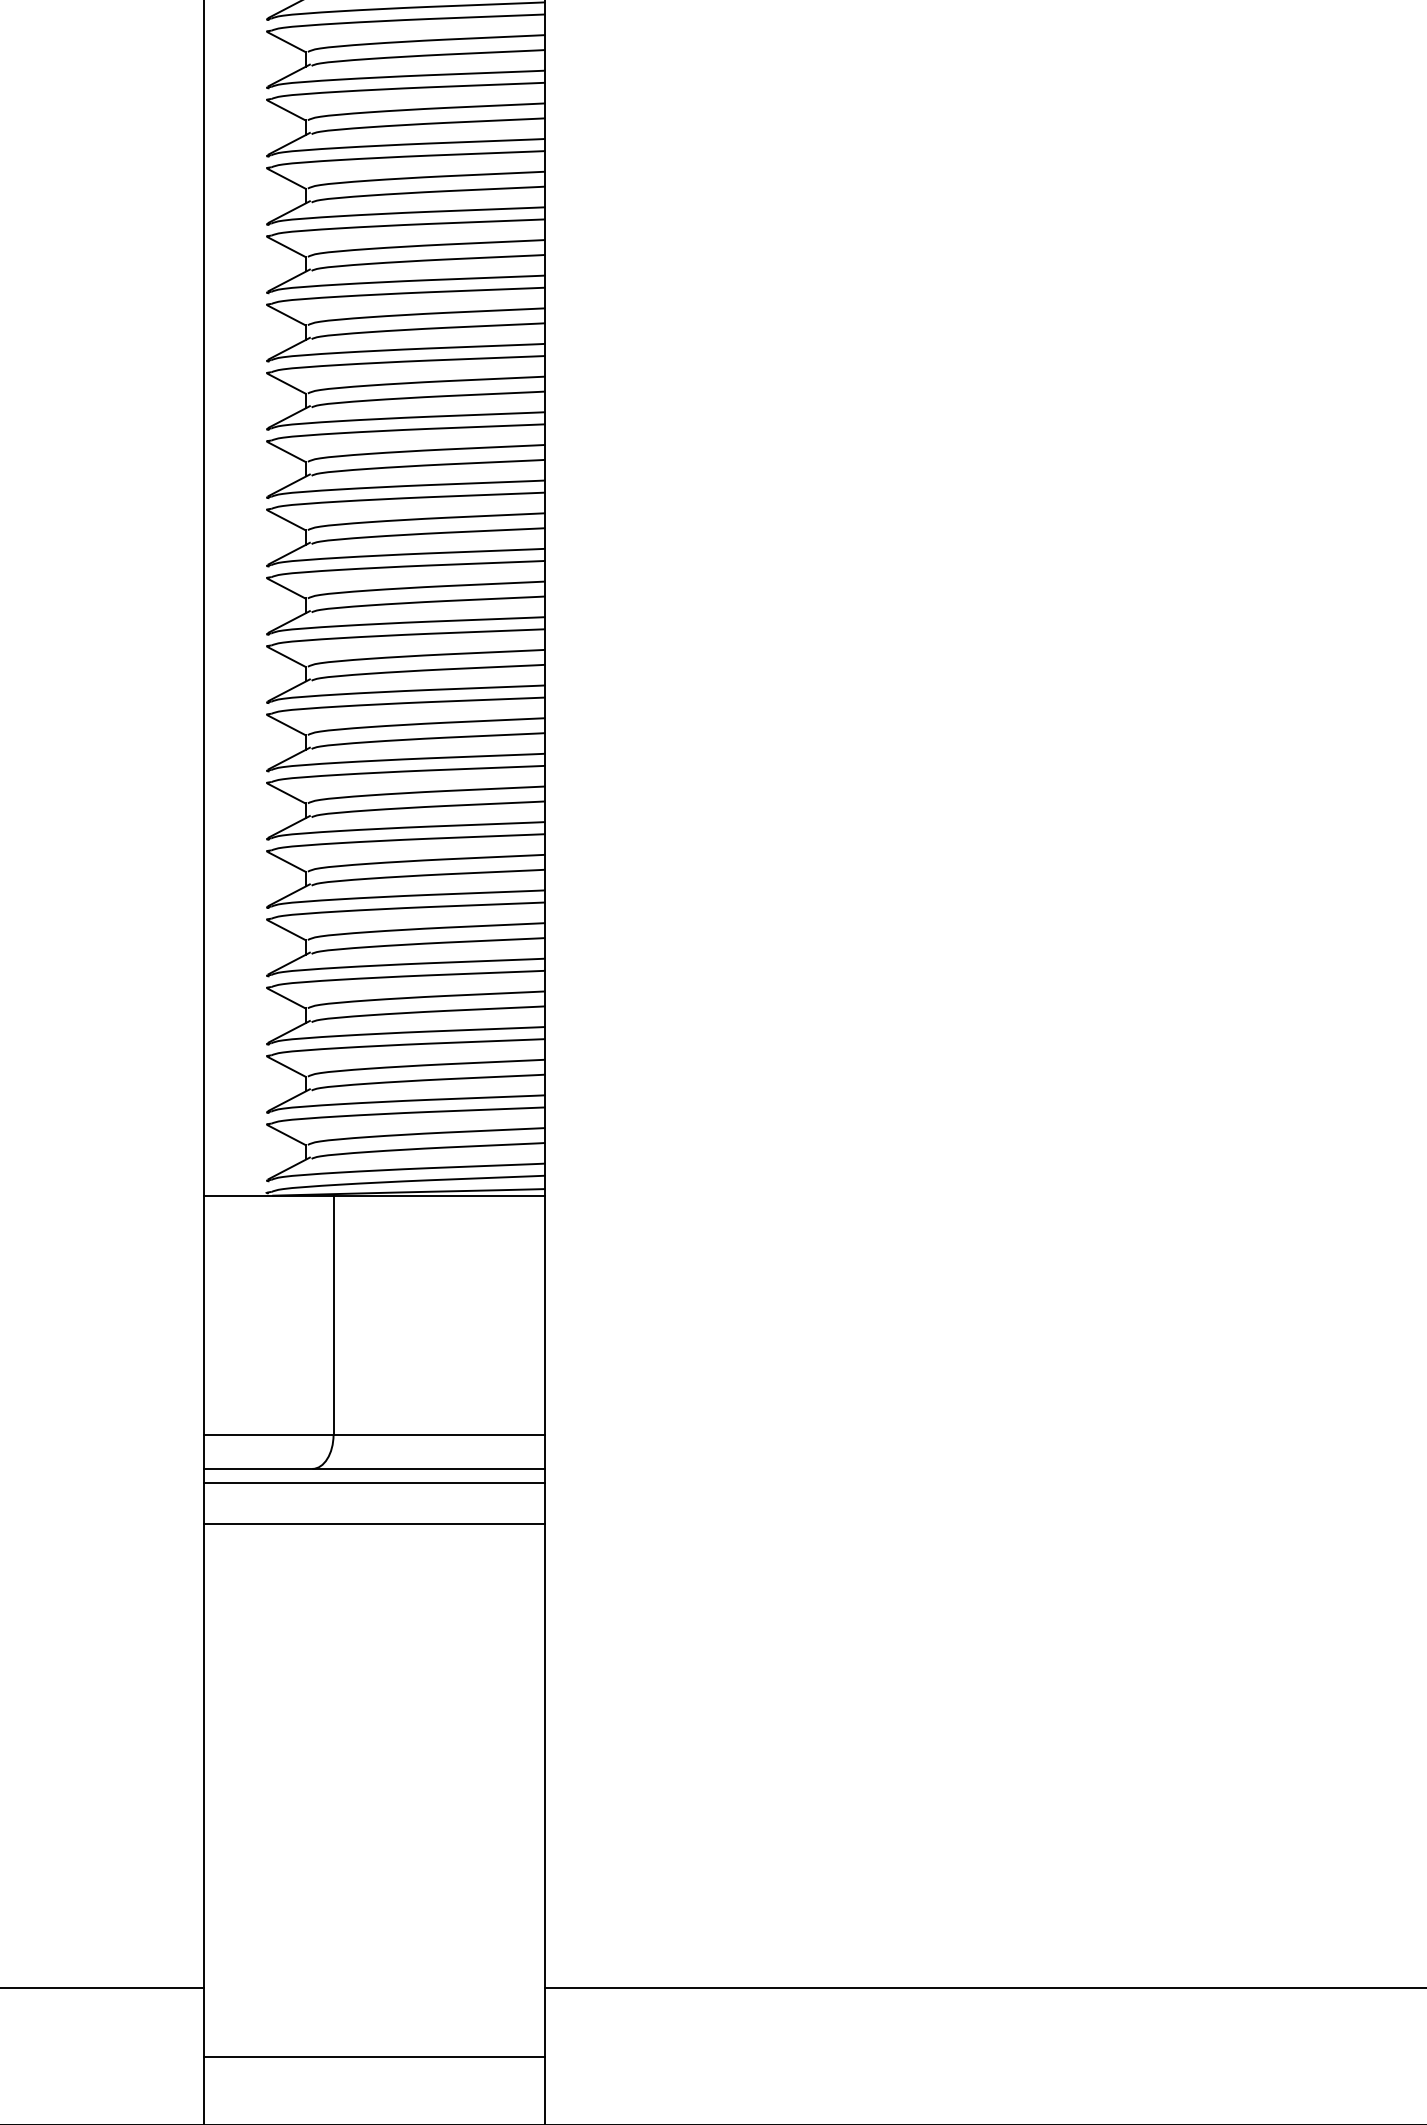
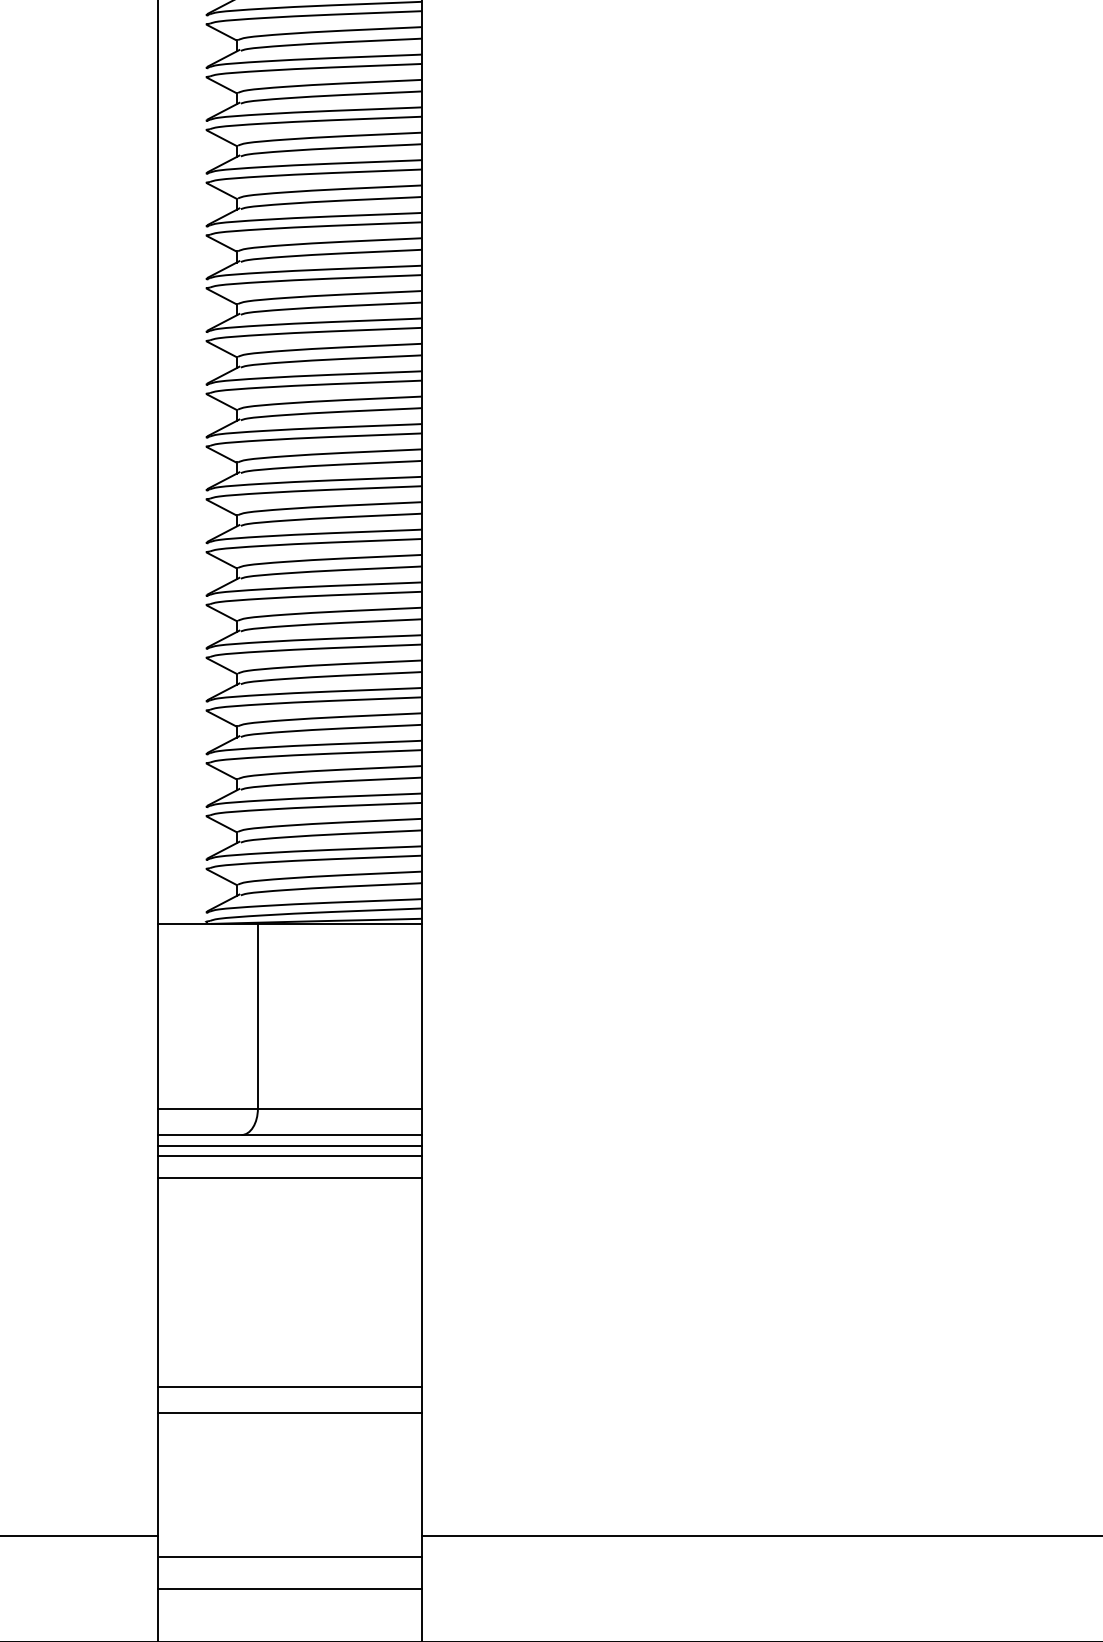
line: (374, 1496) -> (289, 1156), added
line: (374, 1794) -> (289, 1386), added
line: (374, 1828) -> (289, 1412), added
line: (376, 2015) -> (291, 1557), added

